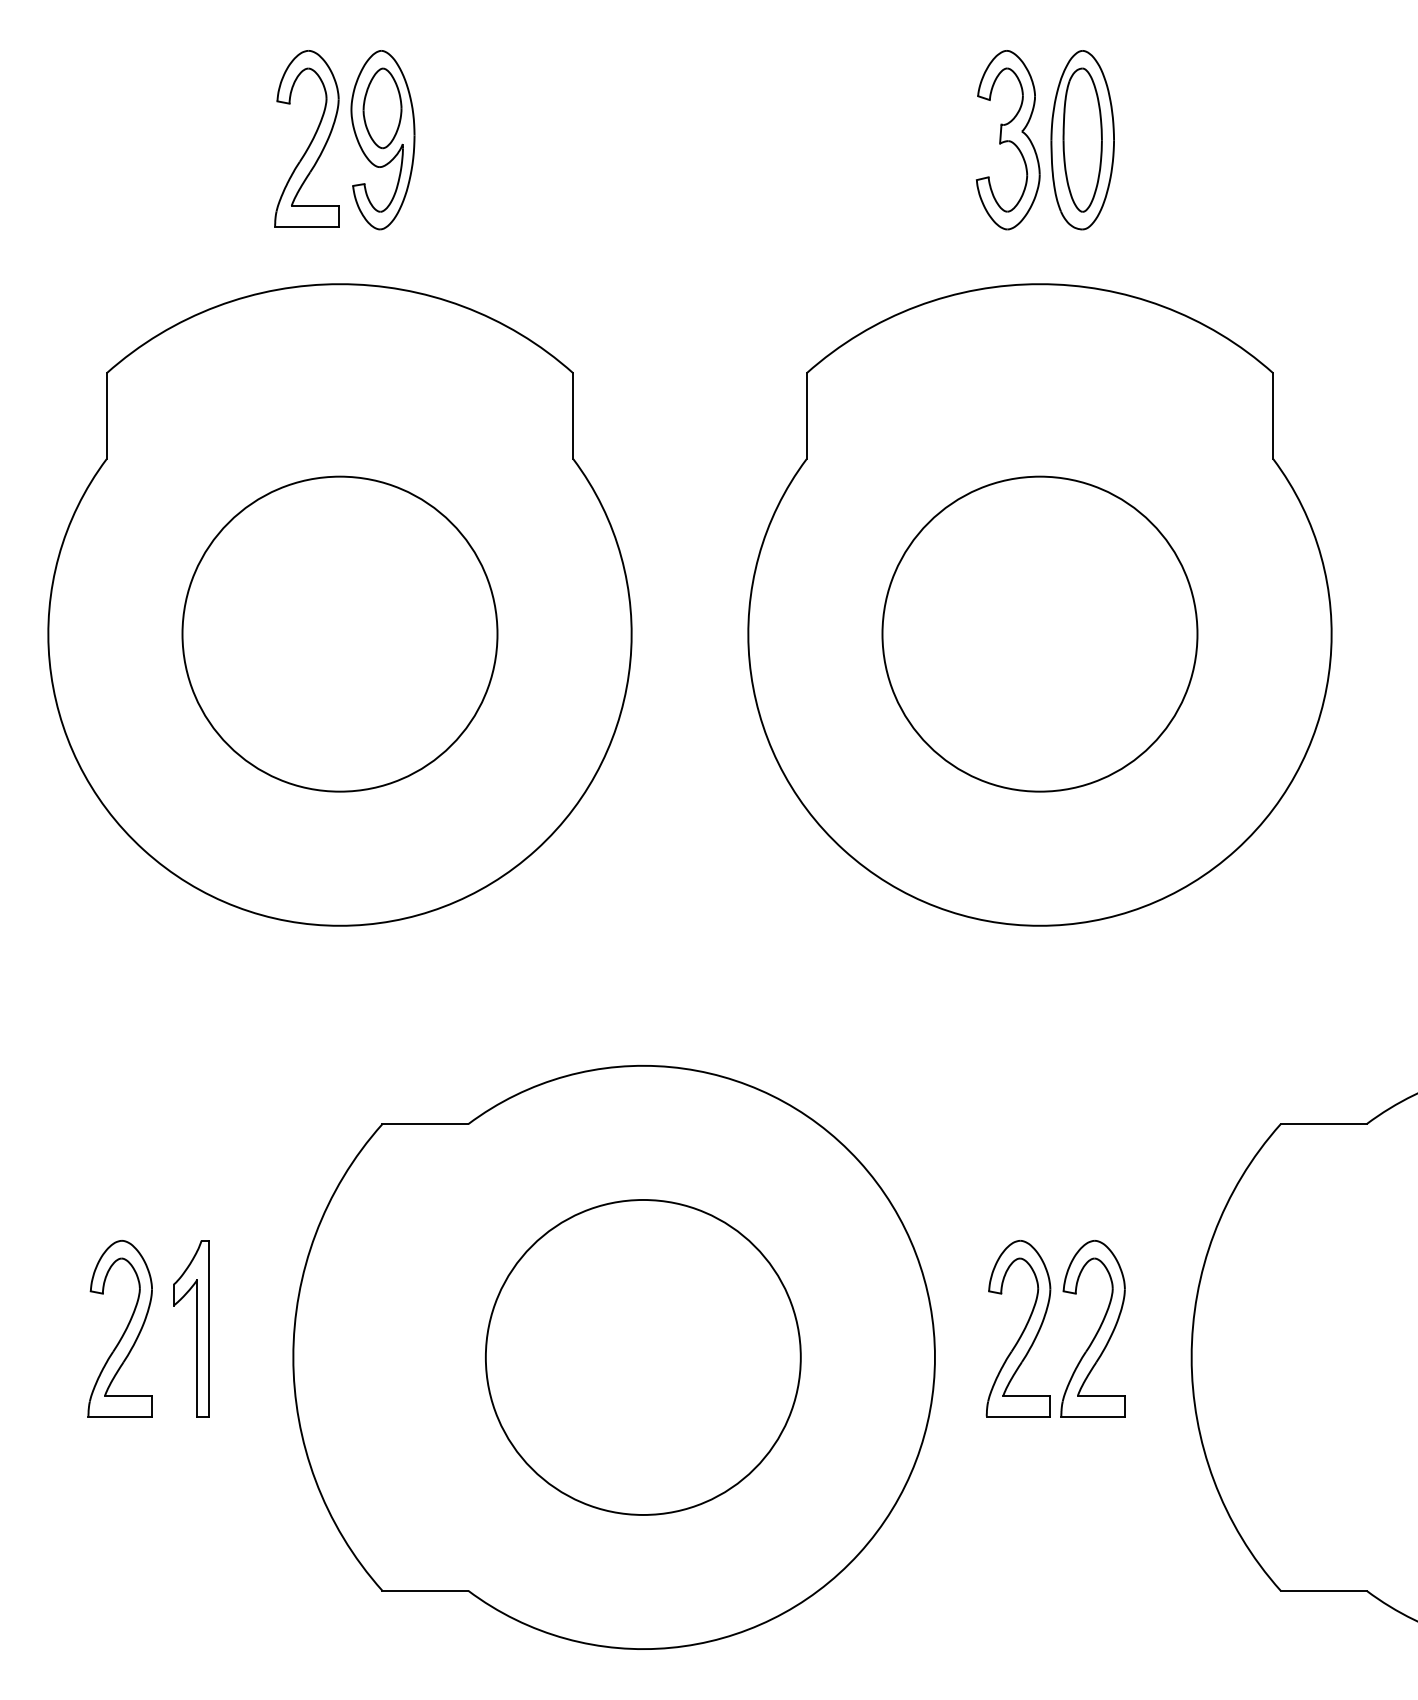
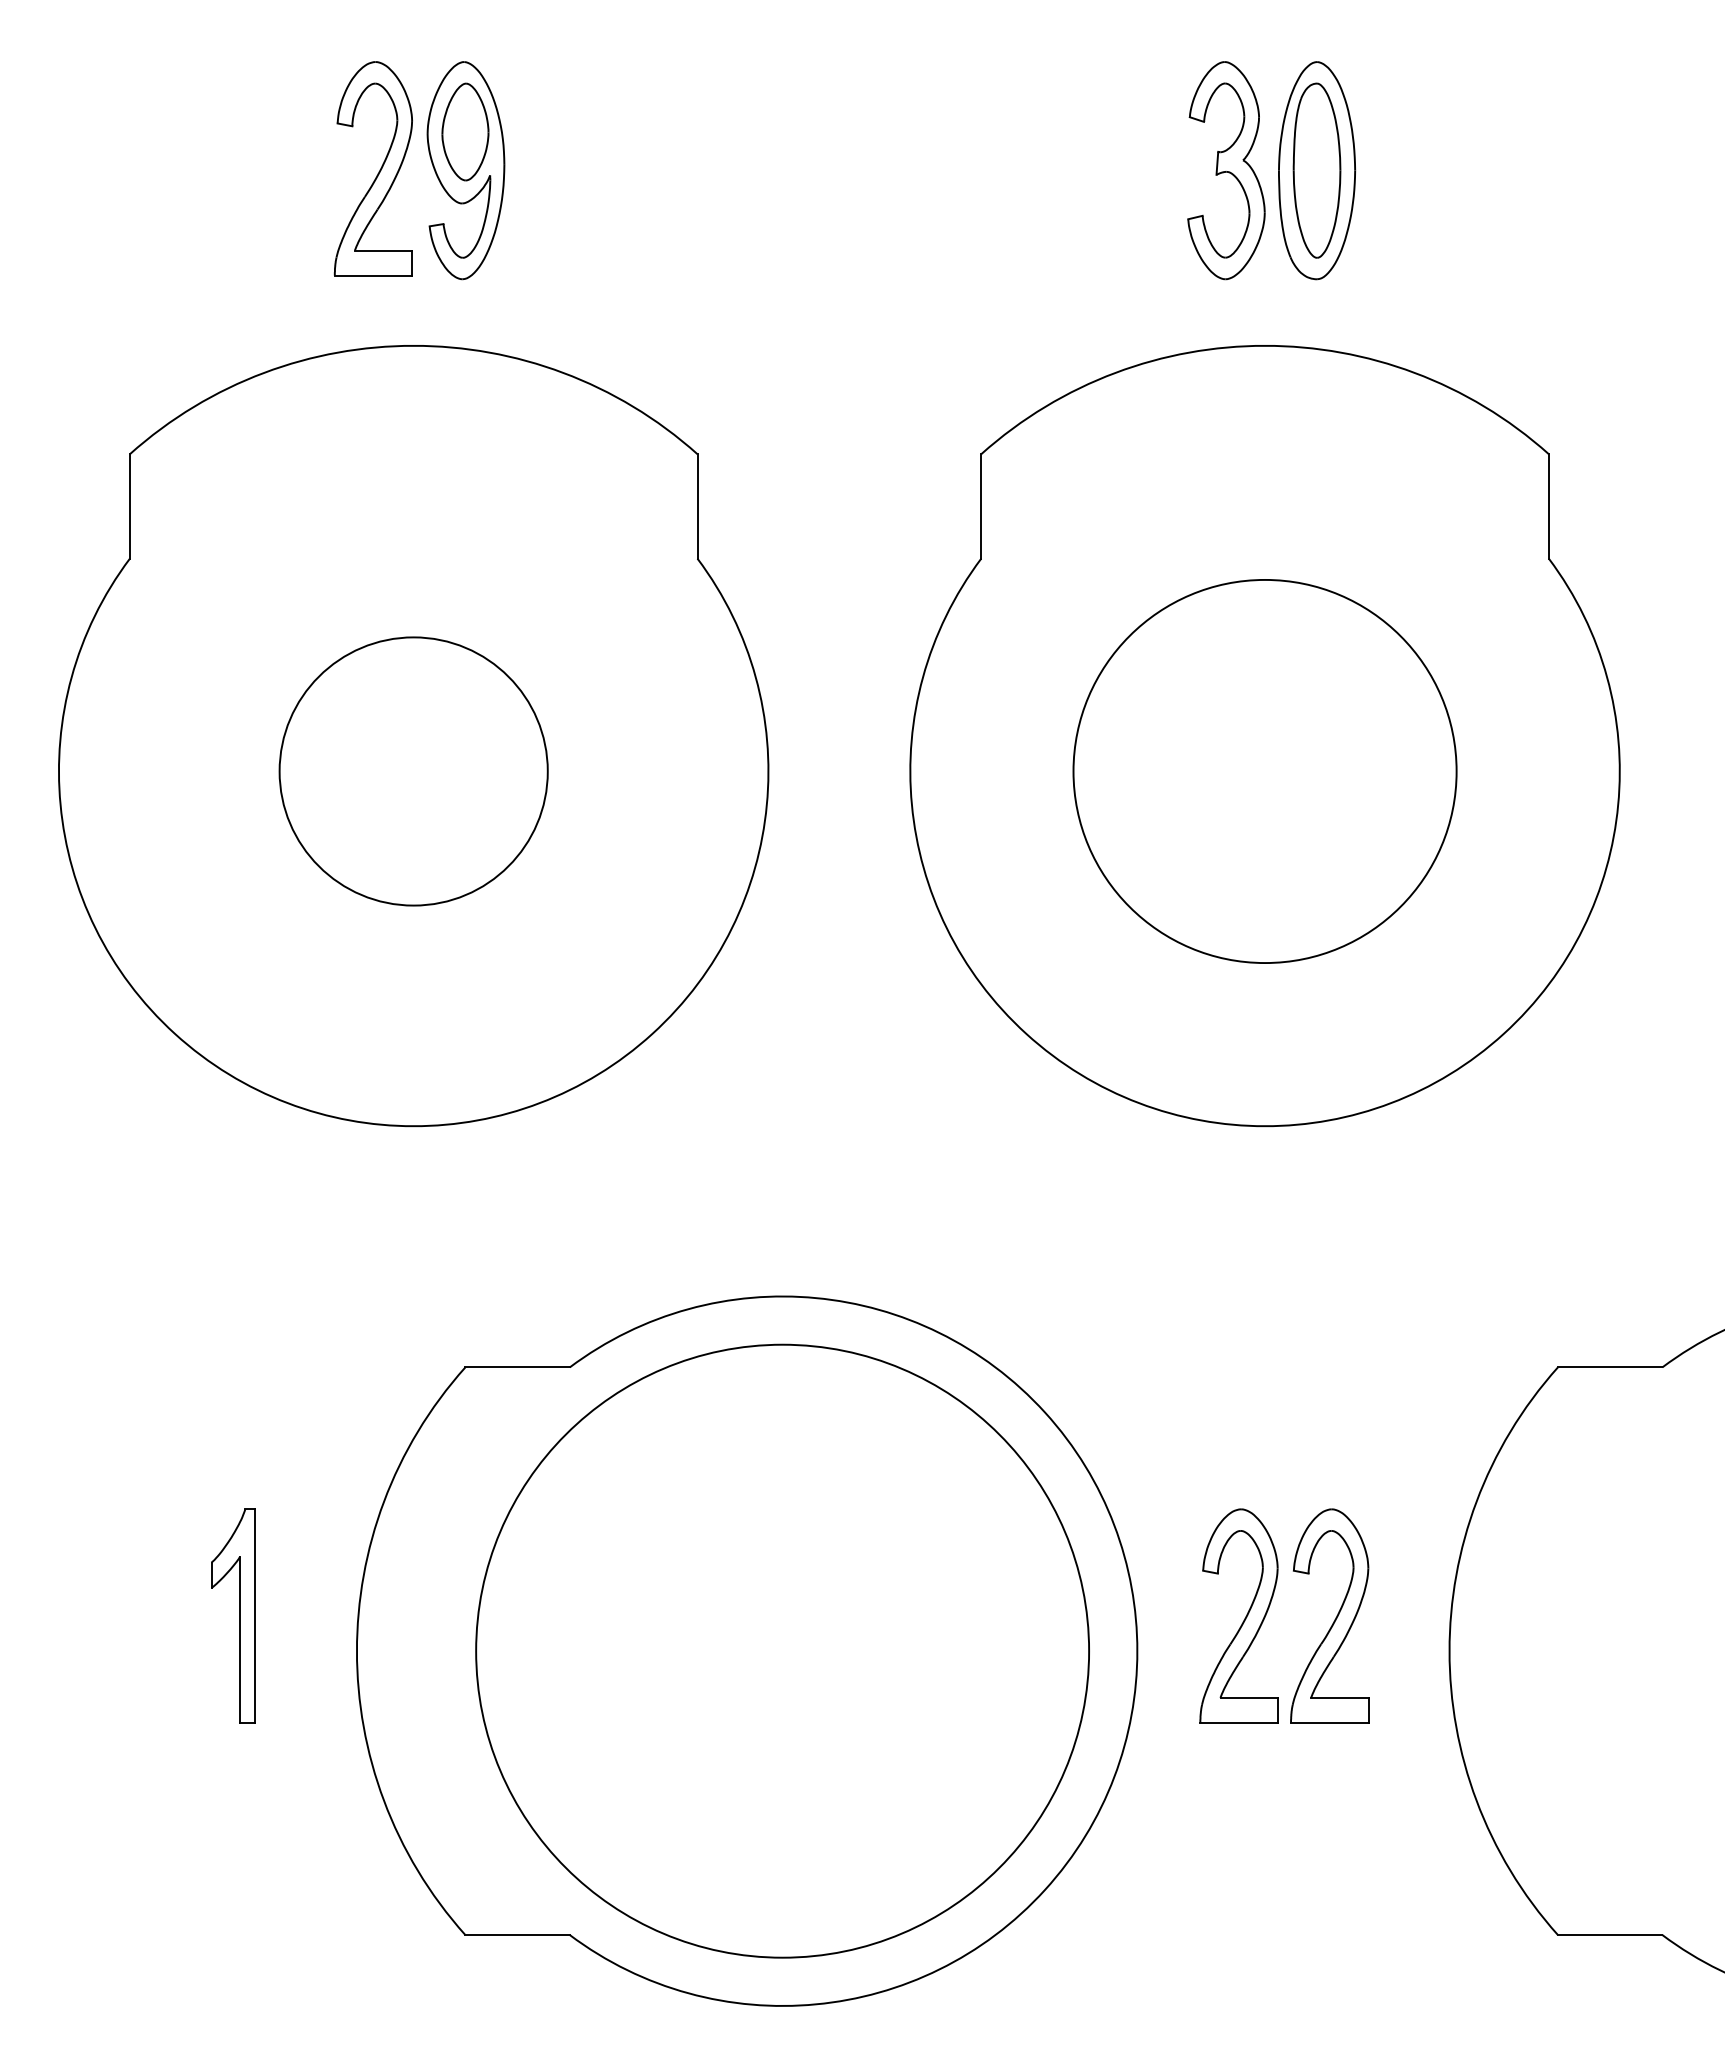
circle: (339, 634) -> (413, 771), size x0.7
part: (123, 1332) -> (150, 1620), removed
circle: (643, 1356) -> (782, 1650), size x1.6

